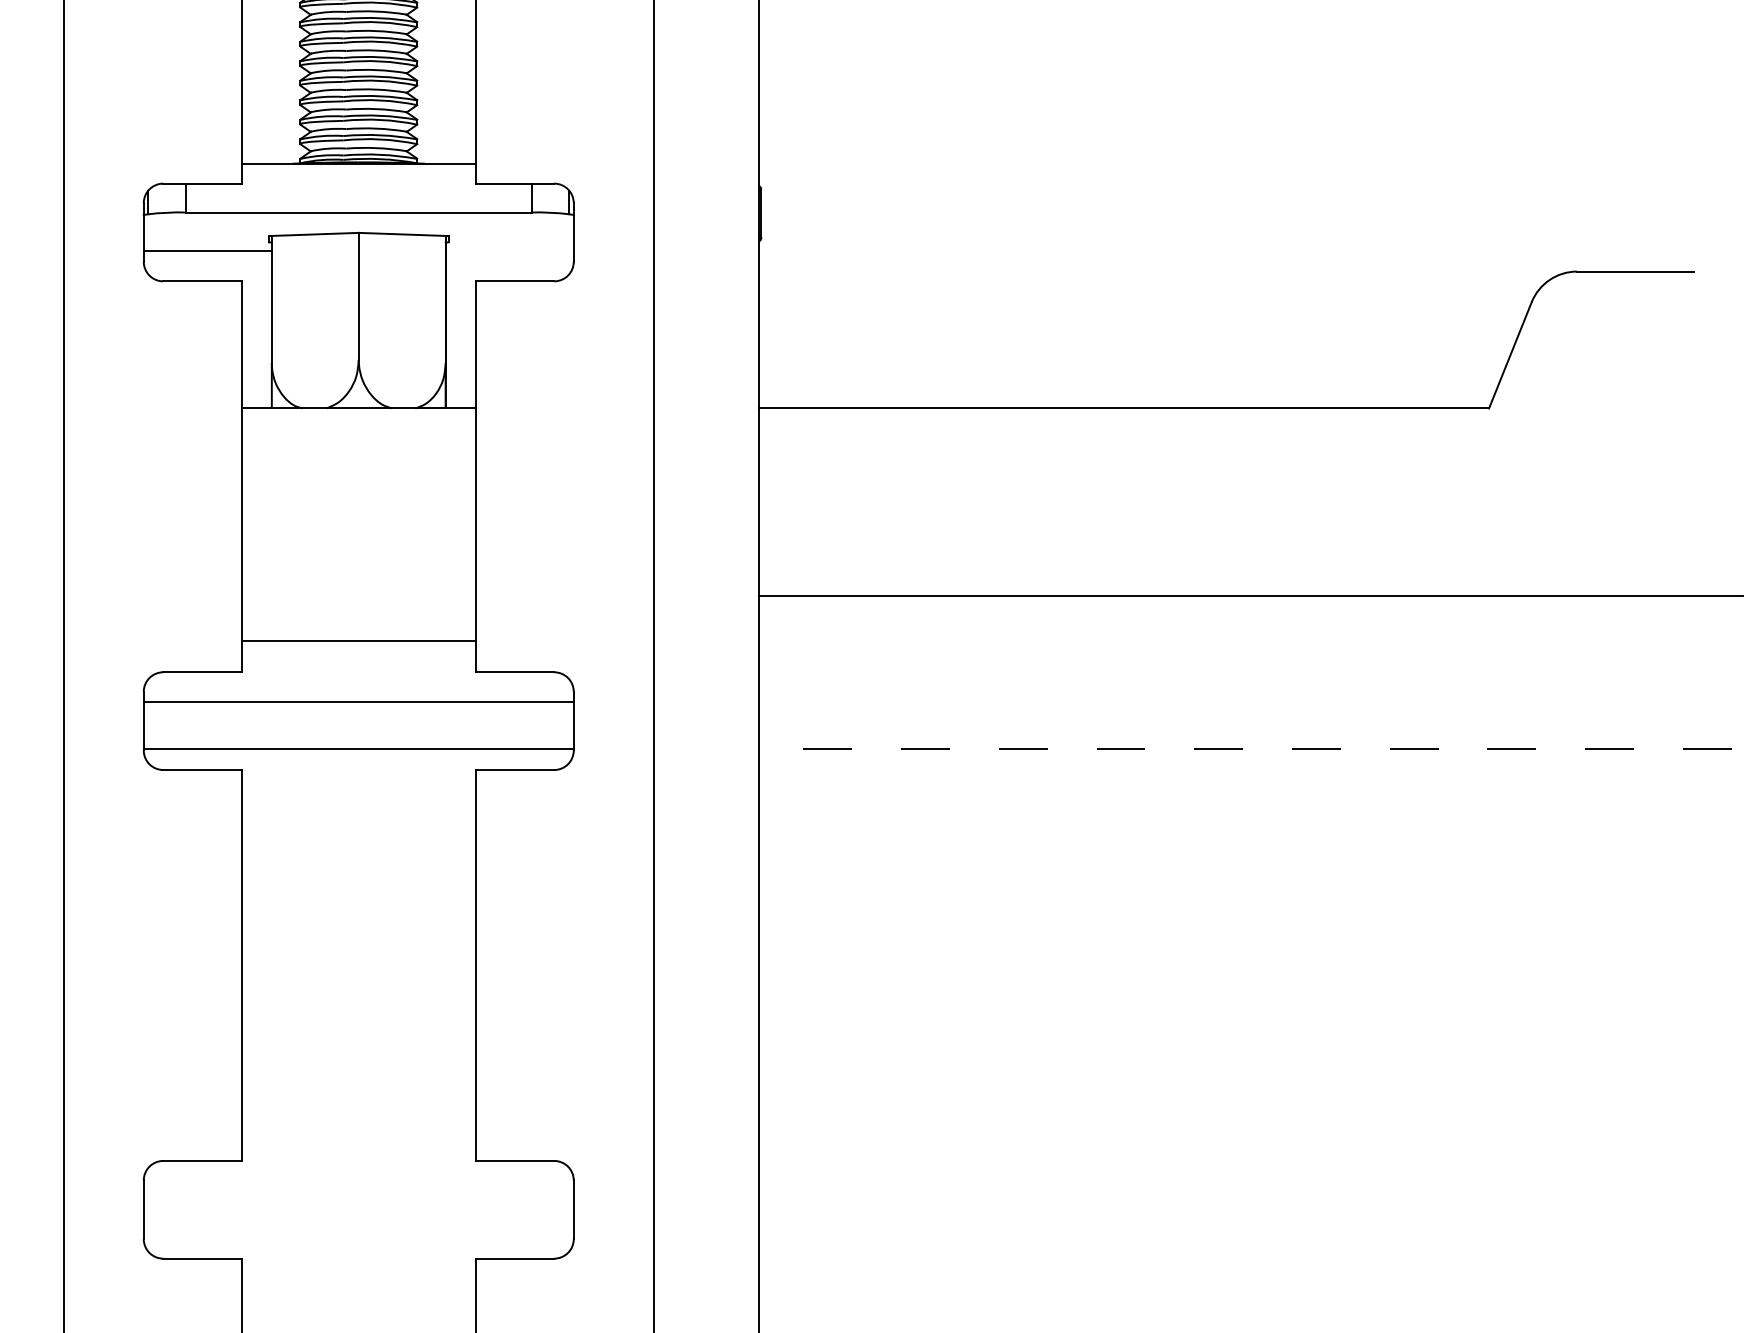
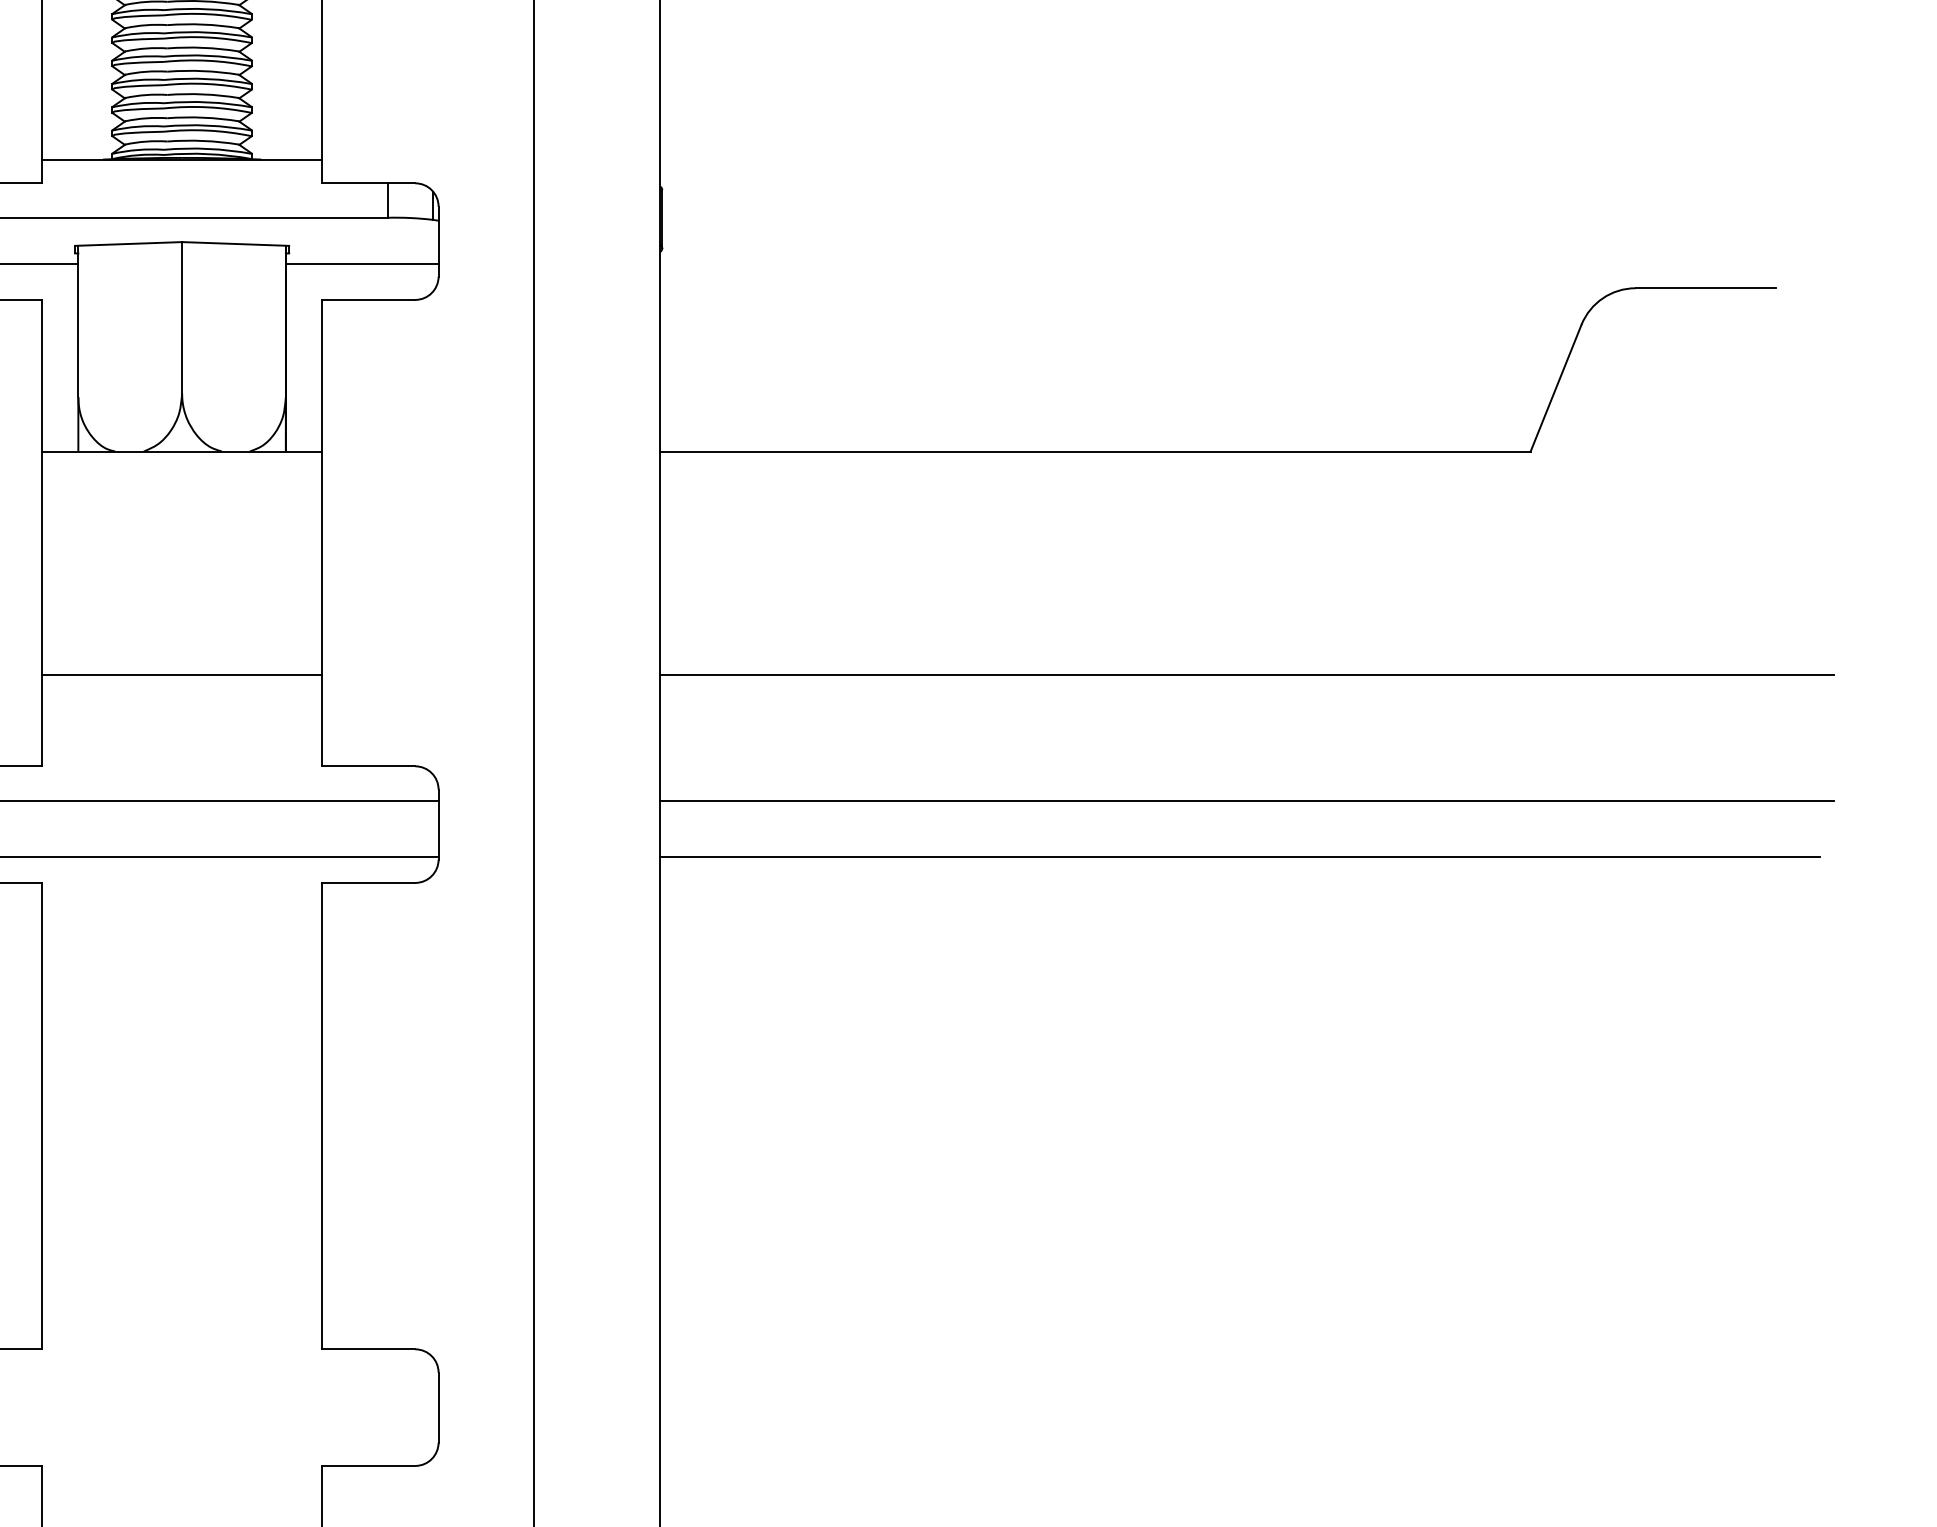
line: (509, 251) -> (361, 264), added
line: (358, 641) -> (181, 675), moved
line: (1251, 701) -> (1247, 801), added
line: (1245, 748) -> (1240, 857), dashed -> solid

